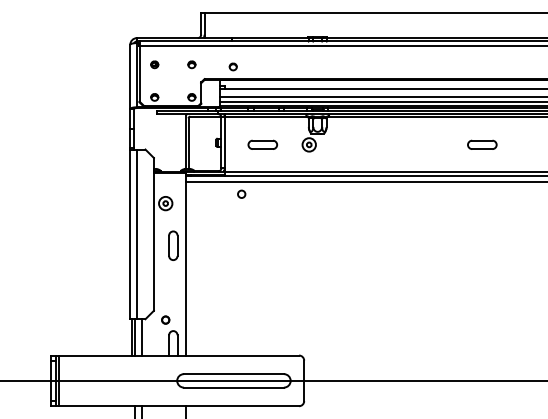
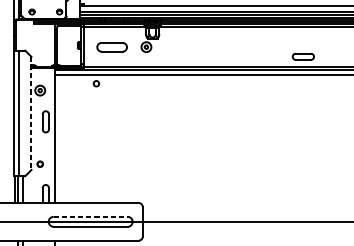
part: (262, 144) -> (111, 46), size x1.4
part: (482, 144) -> (303, 56), moved
line: (153, 234) -> (31, 113), solid -> dashed
part: (165, 319) -> (40, 163), moved
line: (233, 374) -> (90, 217), solid -> dashed

